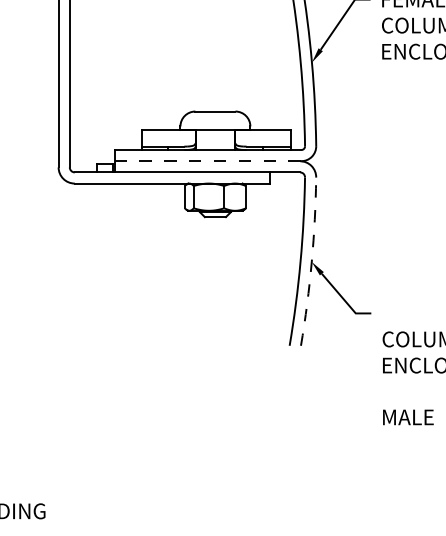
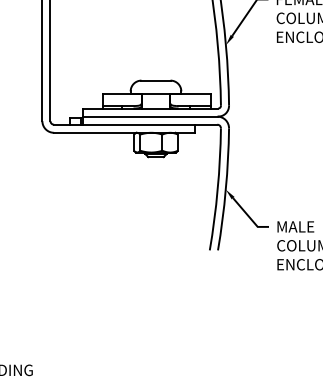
line: (208, 161) -> (150, 116), dashed -> solid
arc: (311, 261) -> (225, 189), dashed -> solid
text: (408, 417) -> (295, 226), moved

